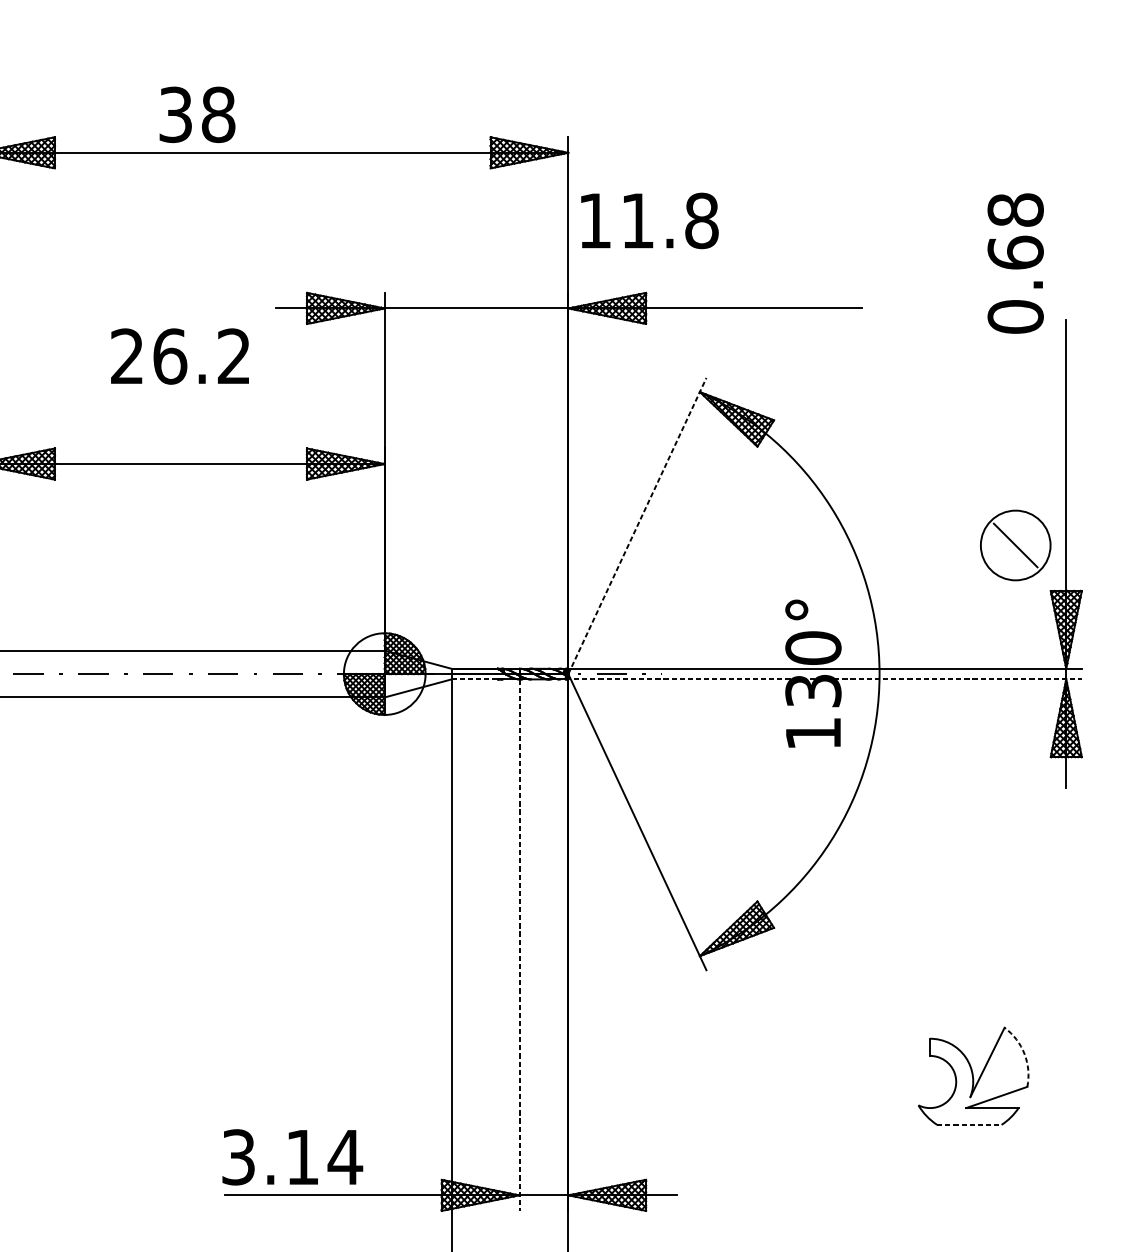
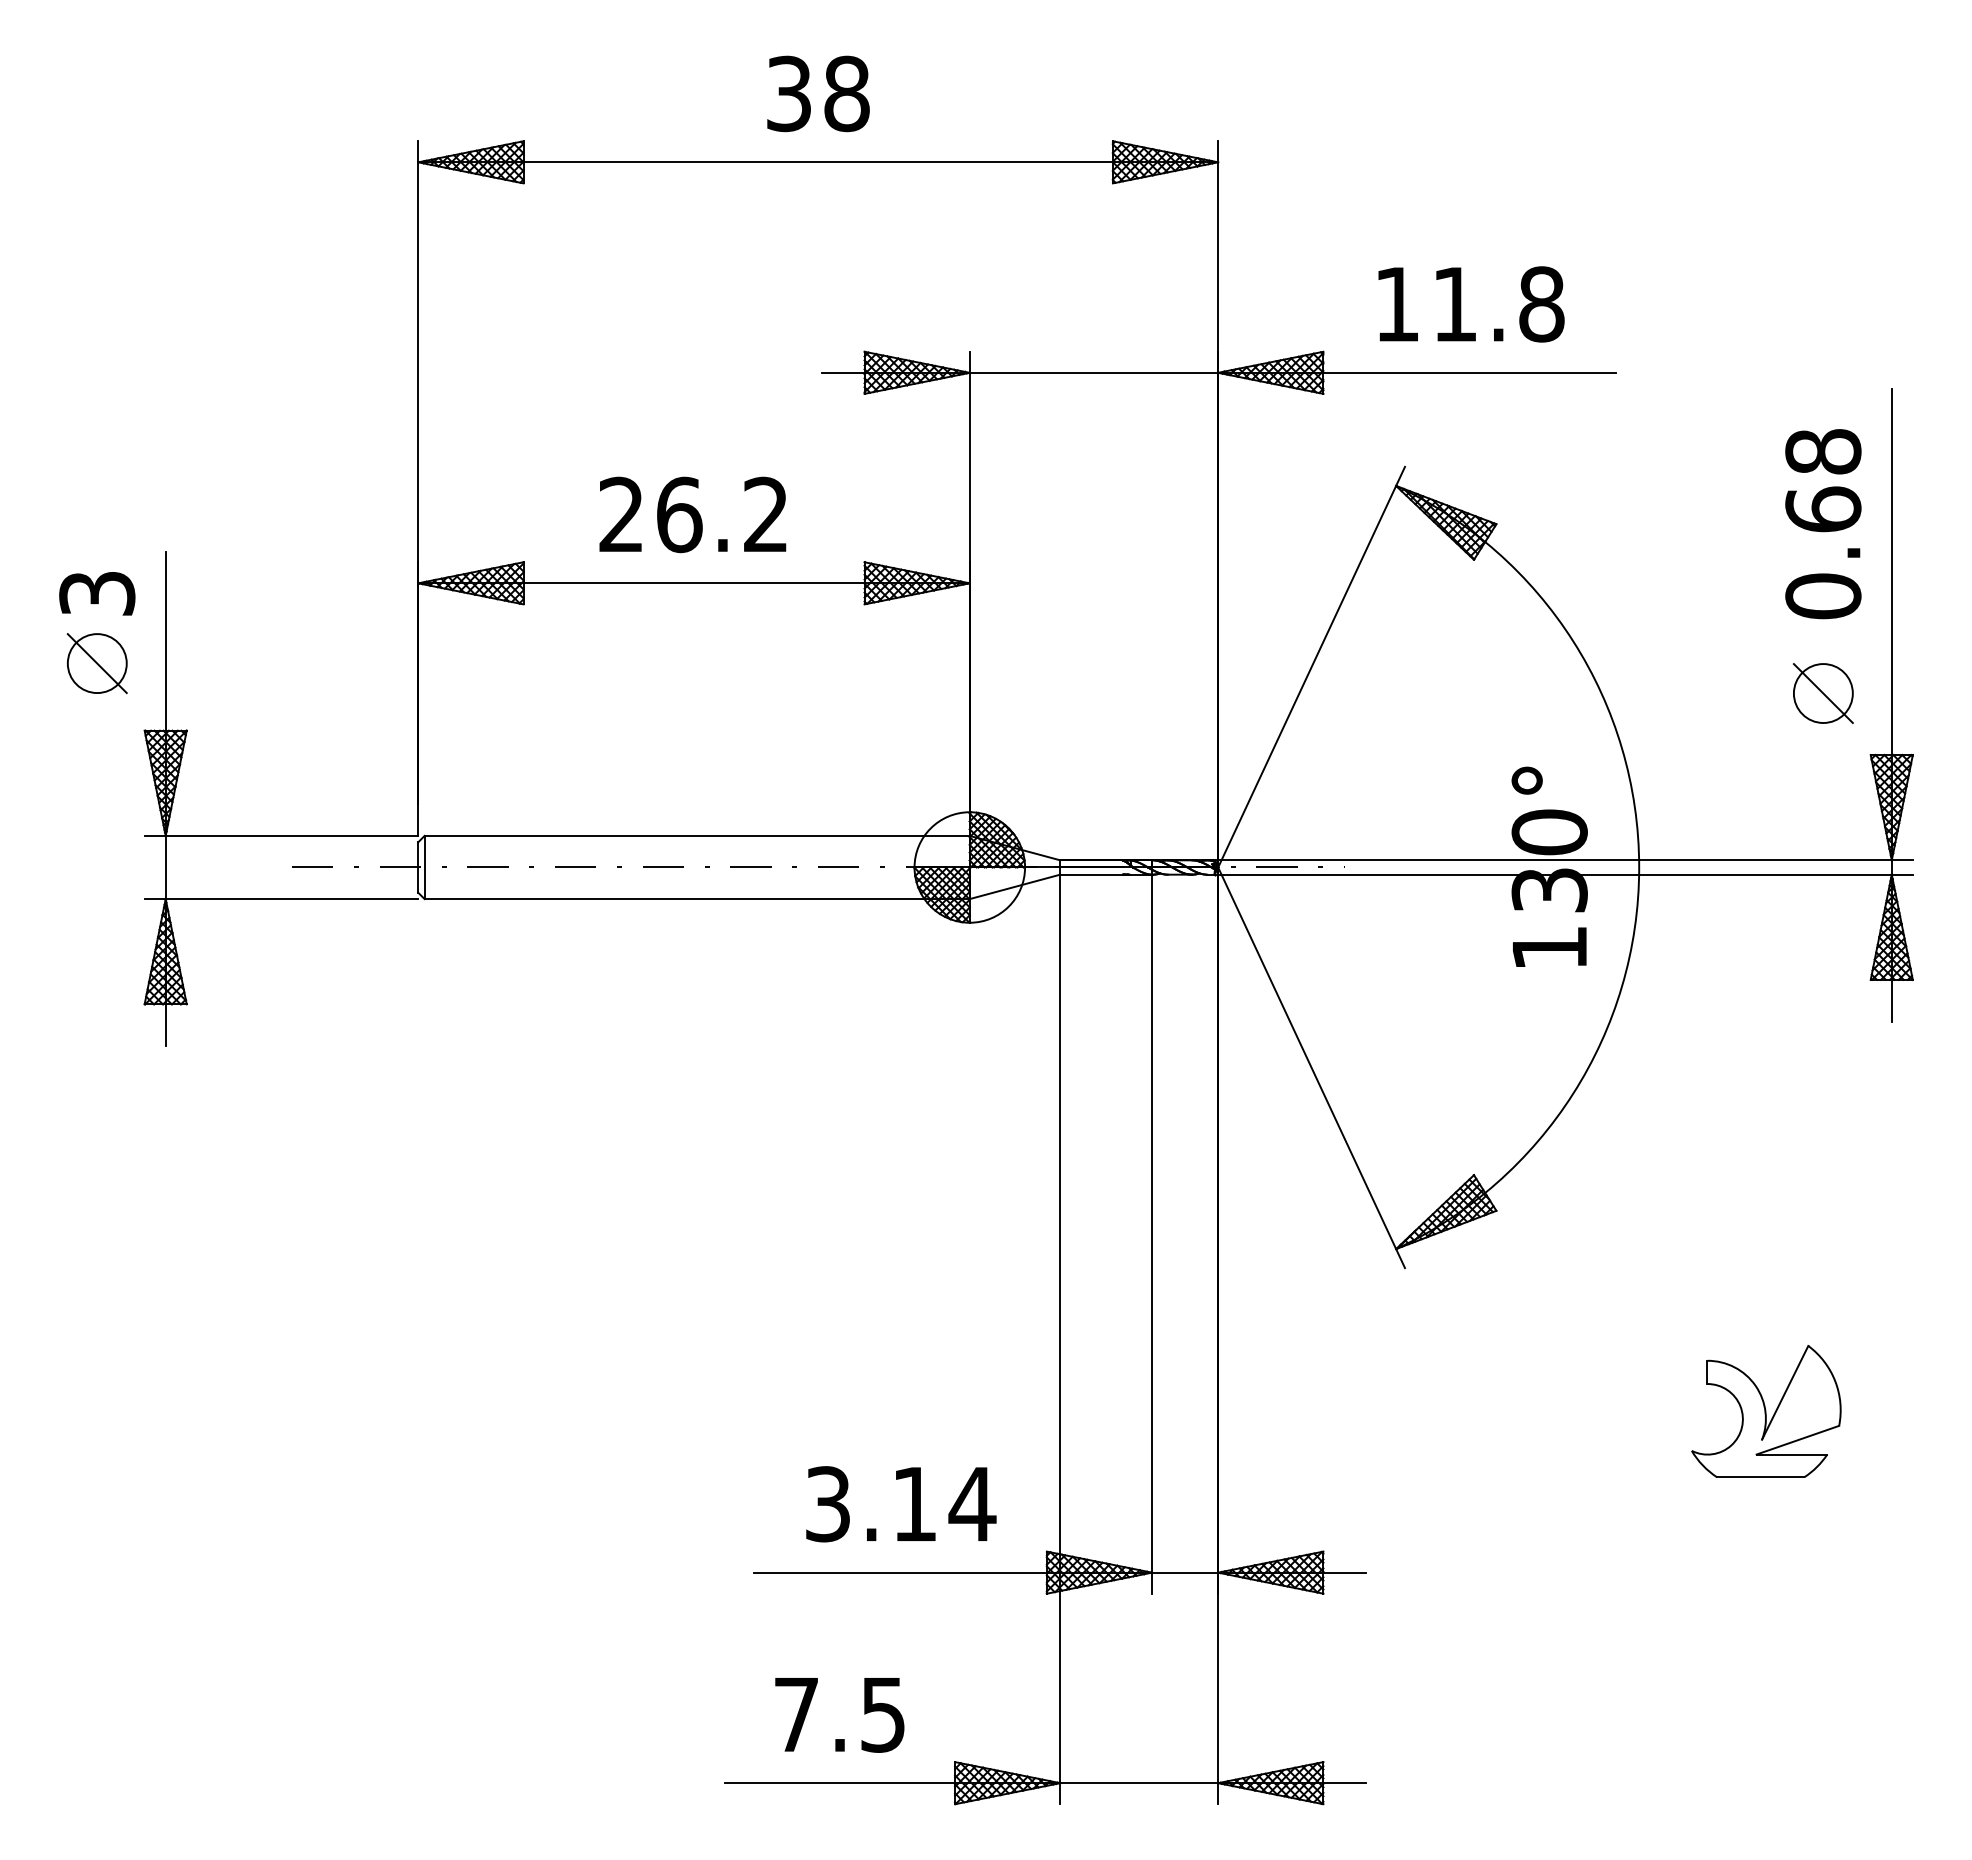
text: (197, 114) -> (818, 93), moved
text: (649, 220) -> (1471, 304), moved
text: (1015, 263) -> (1823, 524), moved
text: (179, 356) -> (692, 514), moved
line: (637, 525) -> (1311, 666), dashed -> solid
circle: (1015, 545) -> (1822, 693), size x0.62
line: (475, 679) -> (1092, 874), dashed -> solid
line: (823, 679) -> (1563, 874), dashed -> solid
line: (519, 945) -> (1152, 1234), dashed -> solid
arc: (1024, 1054) -> (1835, 1381), dashed -> solid
line: (969, 1125) -> (1760, 1477), dashed -> solid
text: (292, 1157) -> (901, 1504), moved

